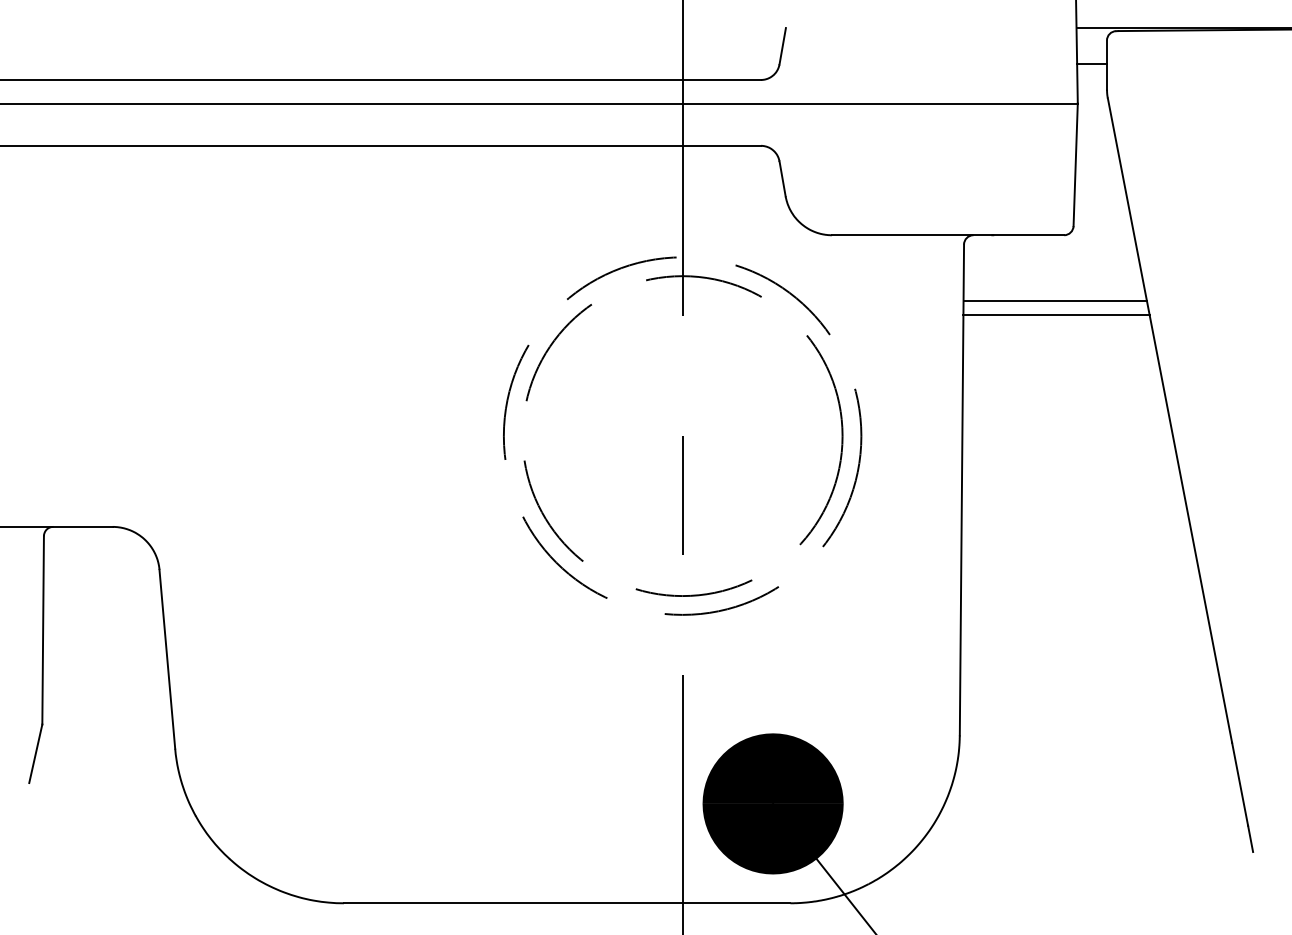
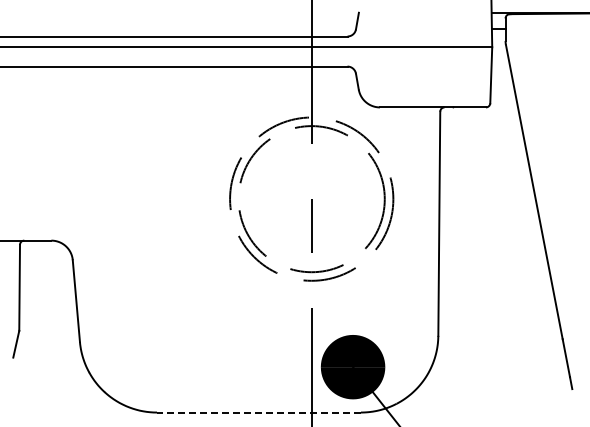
line: (1054, 301) -> (481, 137), removed
line: (1056, 314) -> (482, 143), removed
line: (566, 903) -> (258, 412), solid -> dashed

